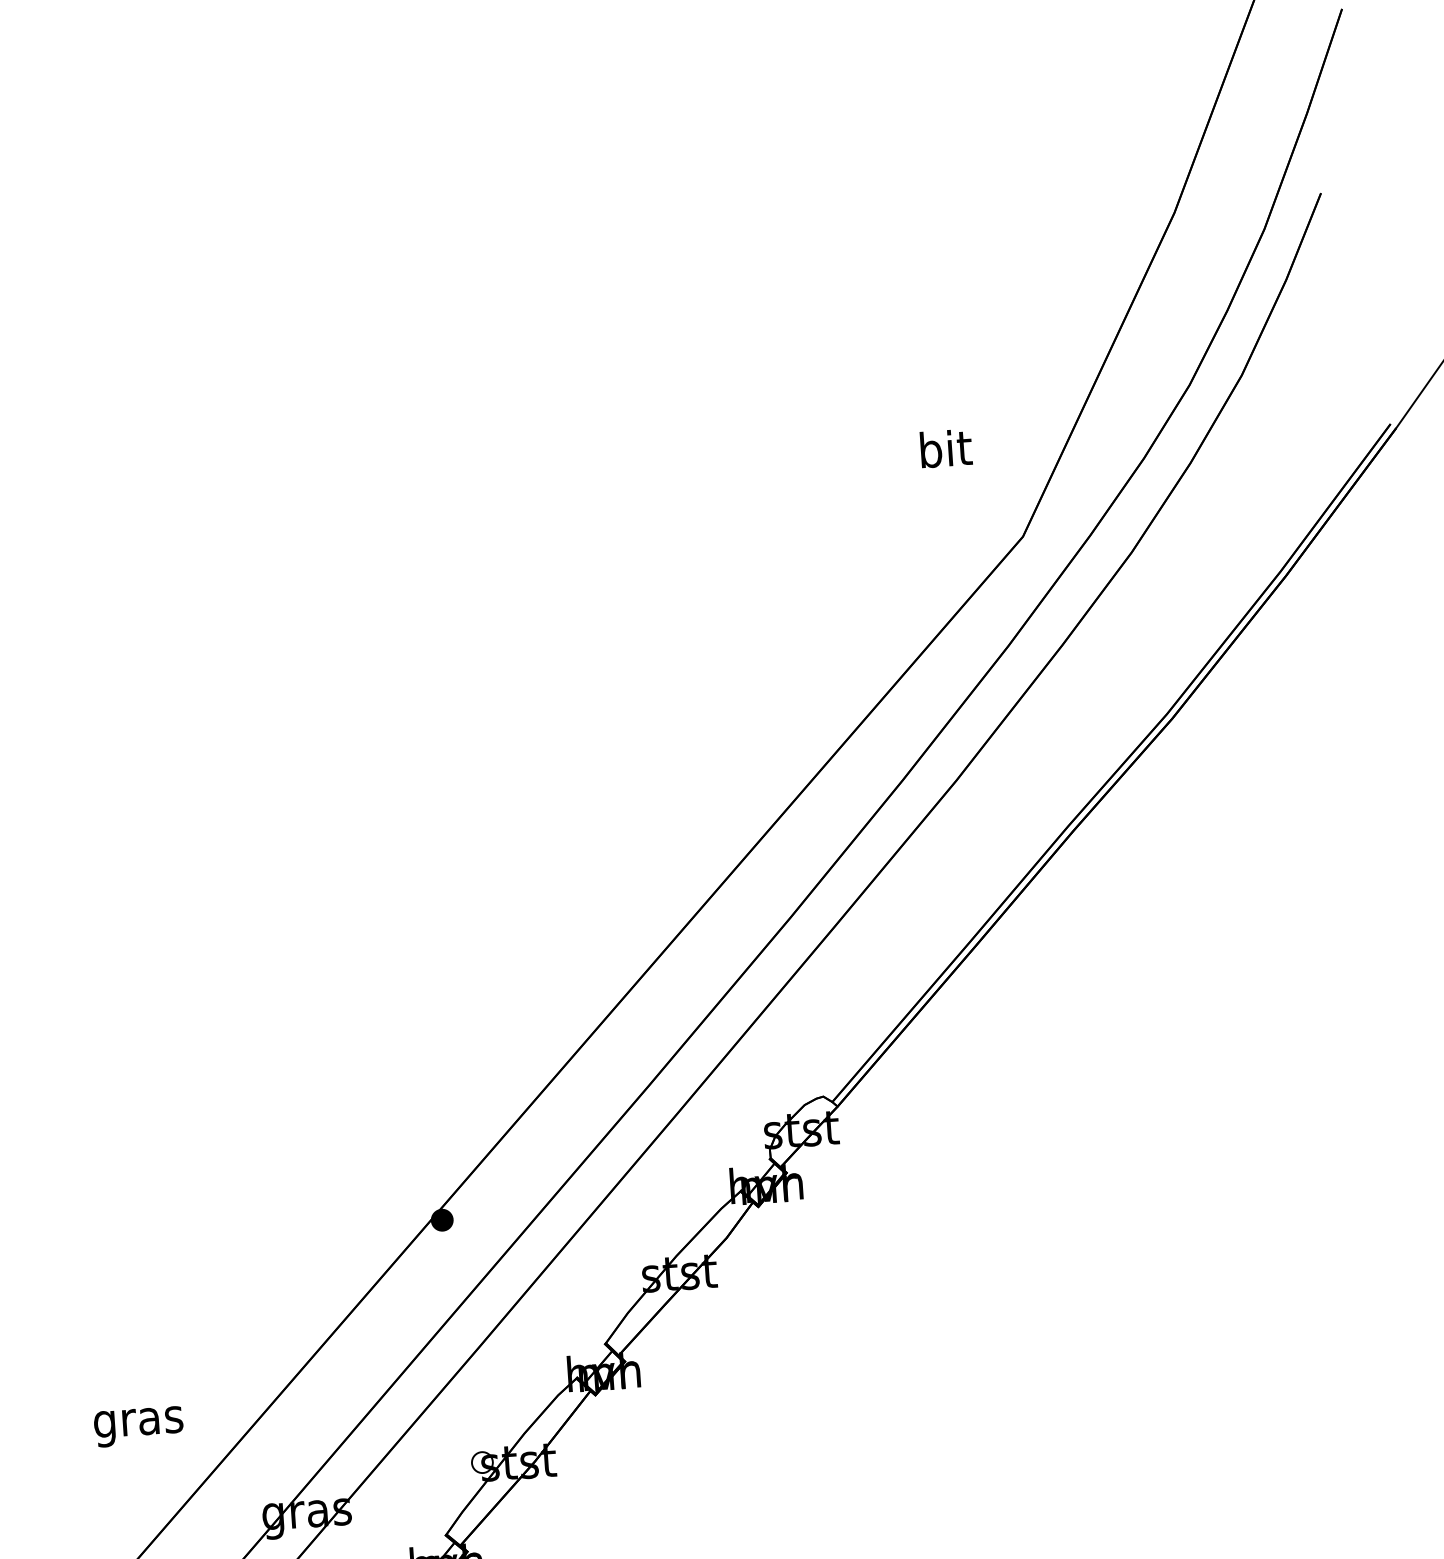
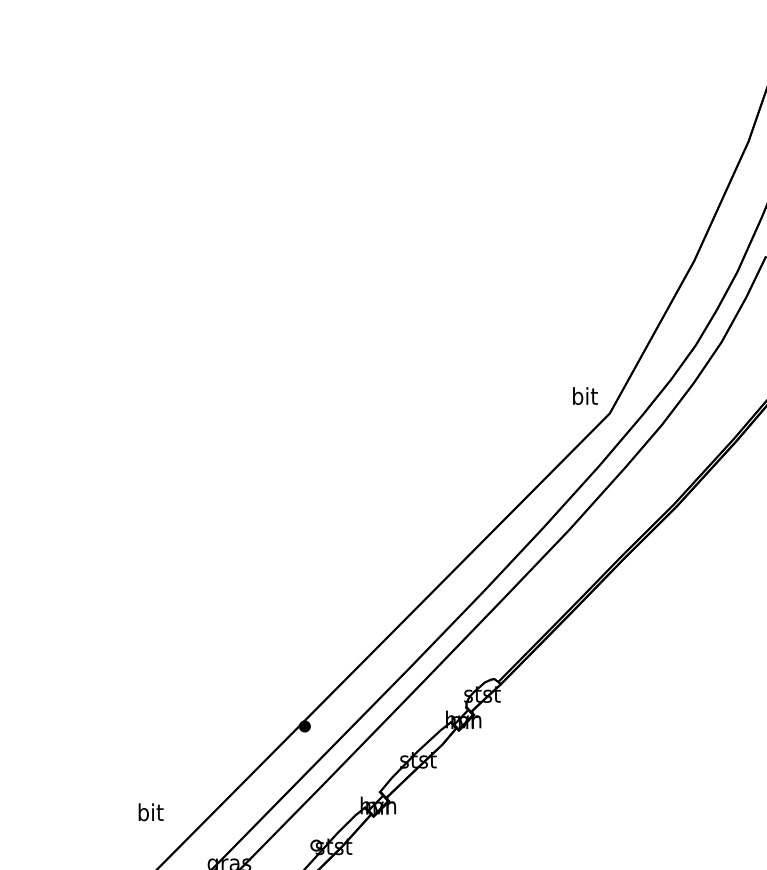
text: (946, 447) -> (585, 395), moved
text: (138, 1422) -> (150, 814), gras -> bit

